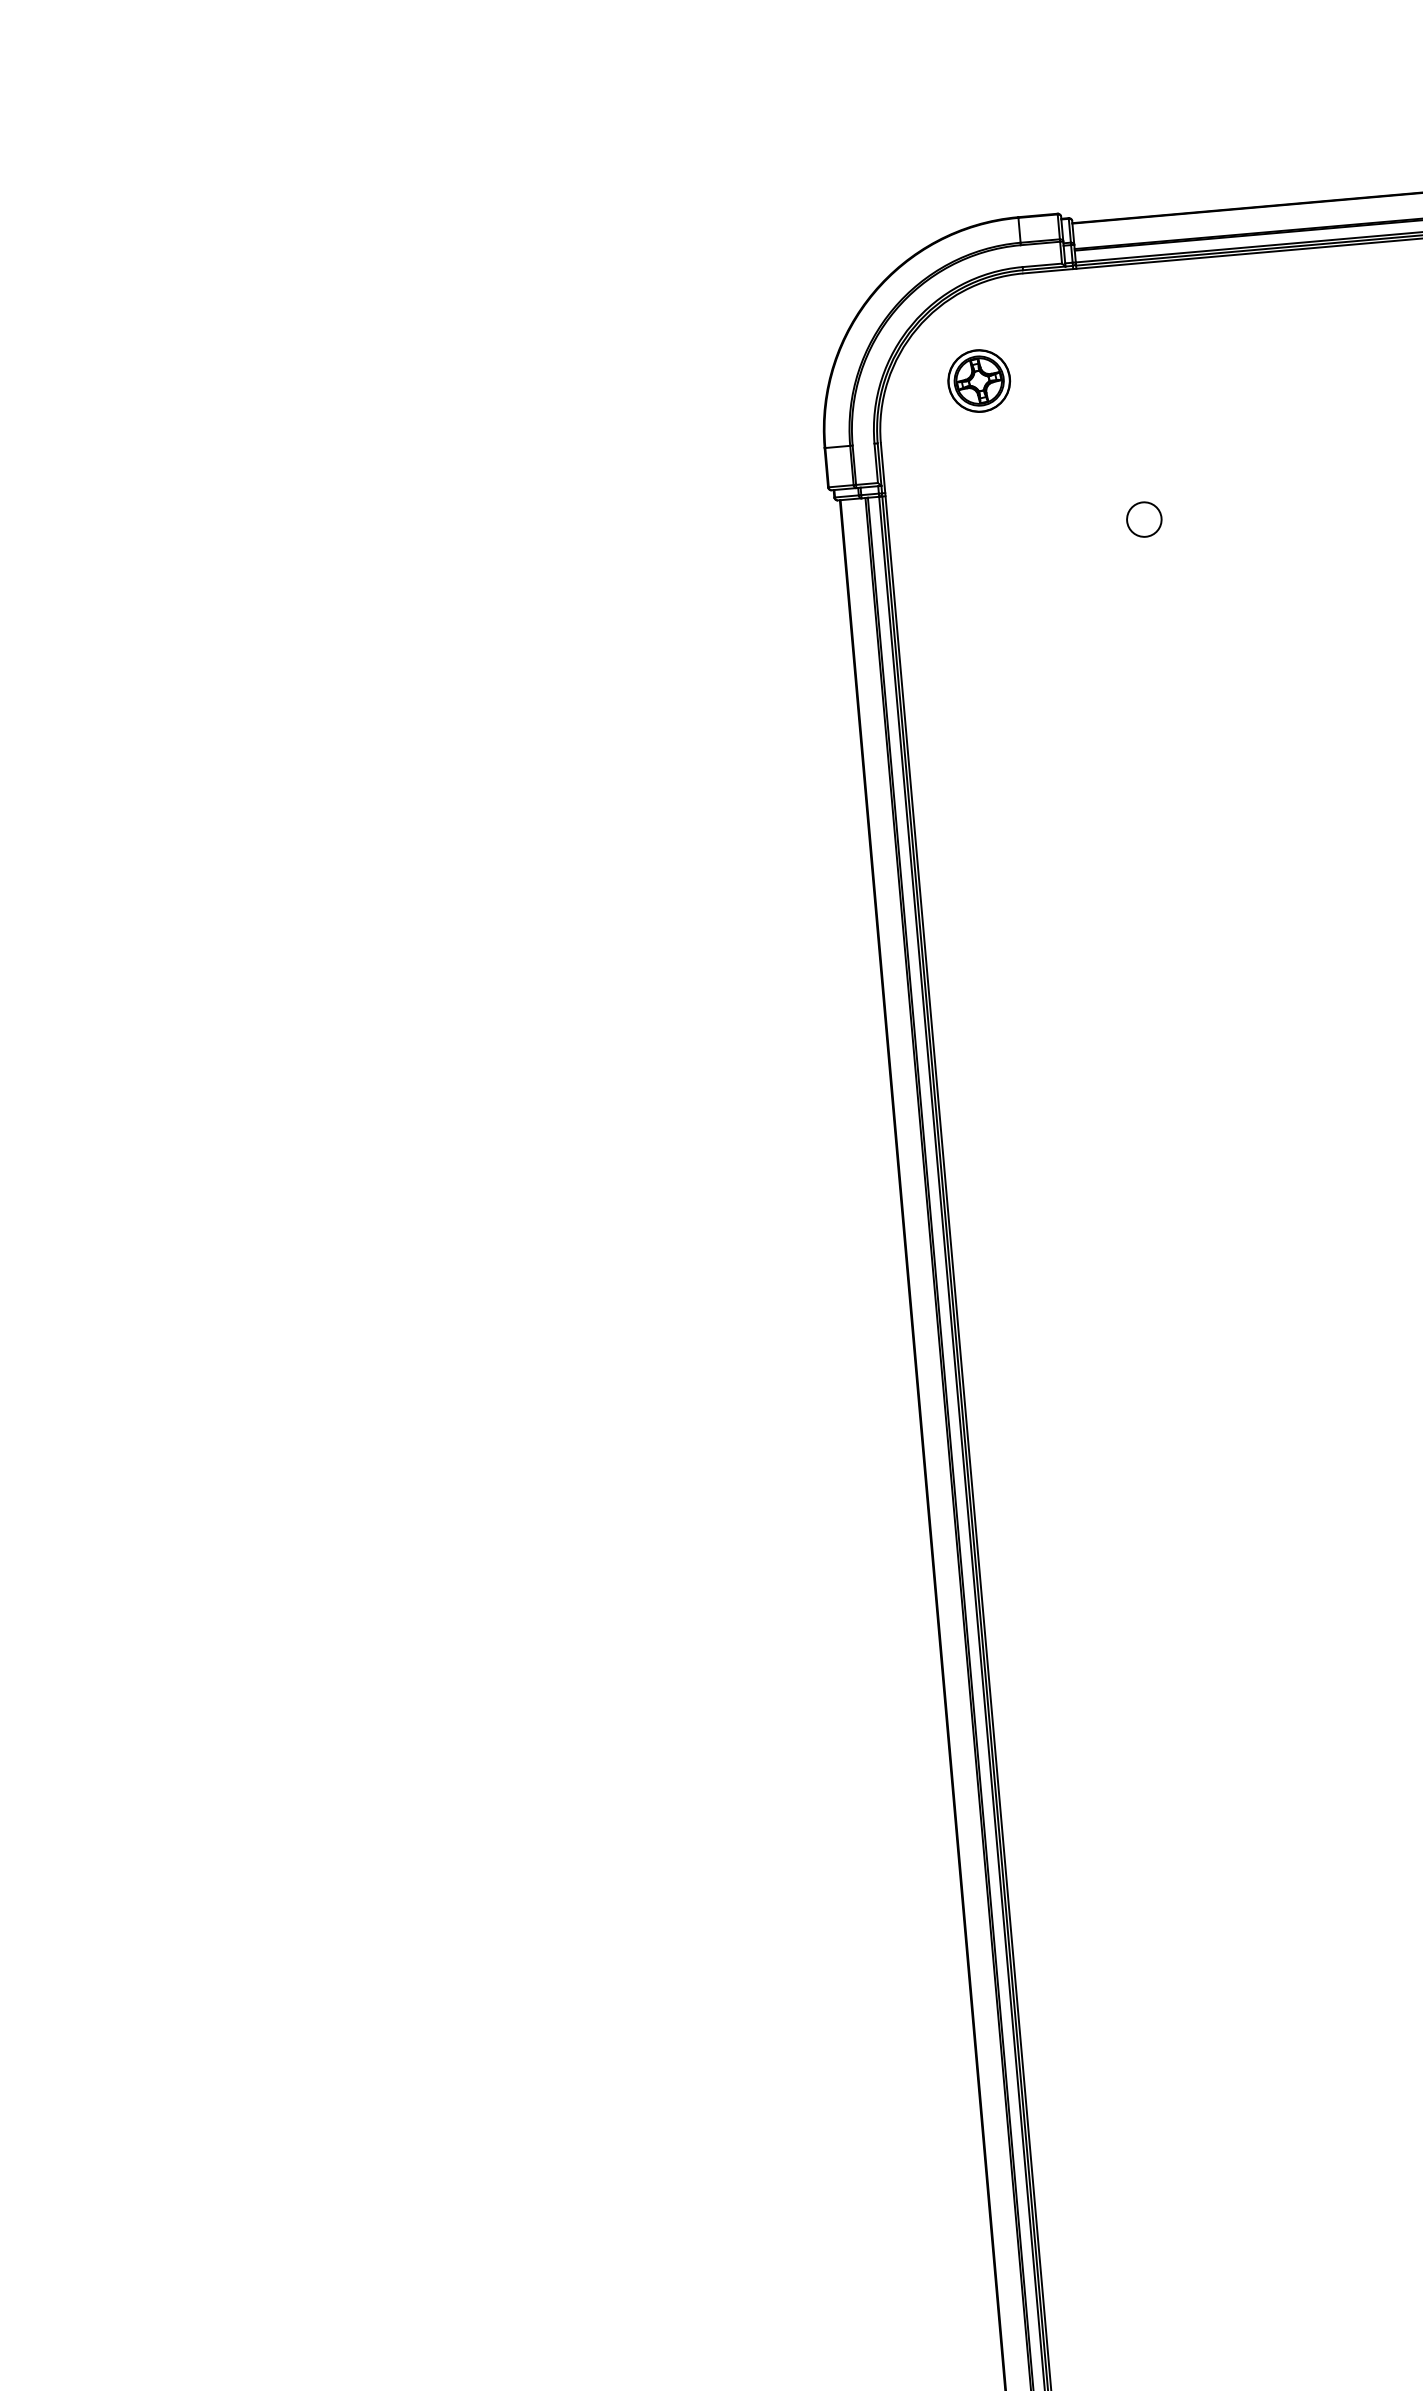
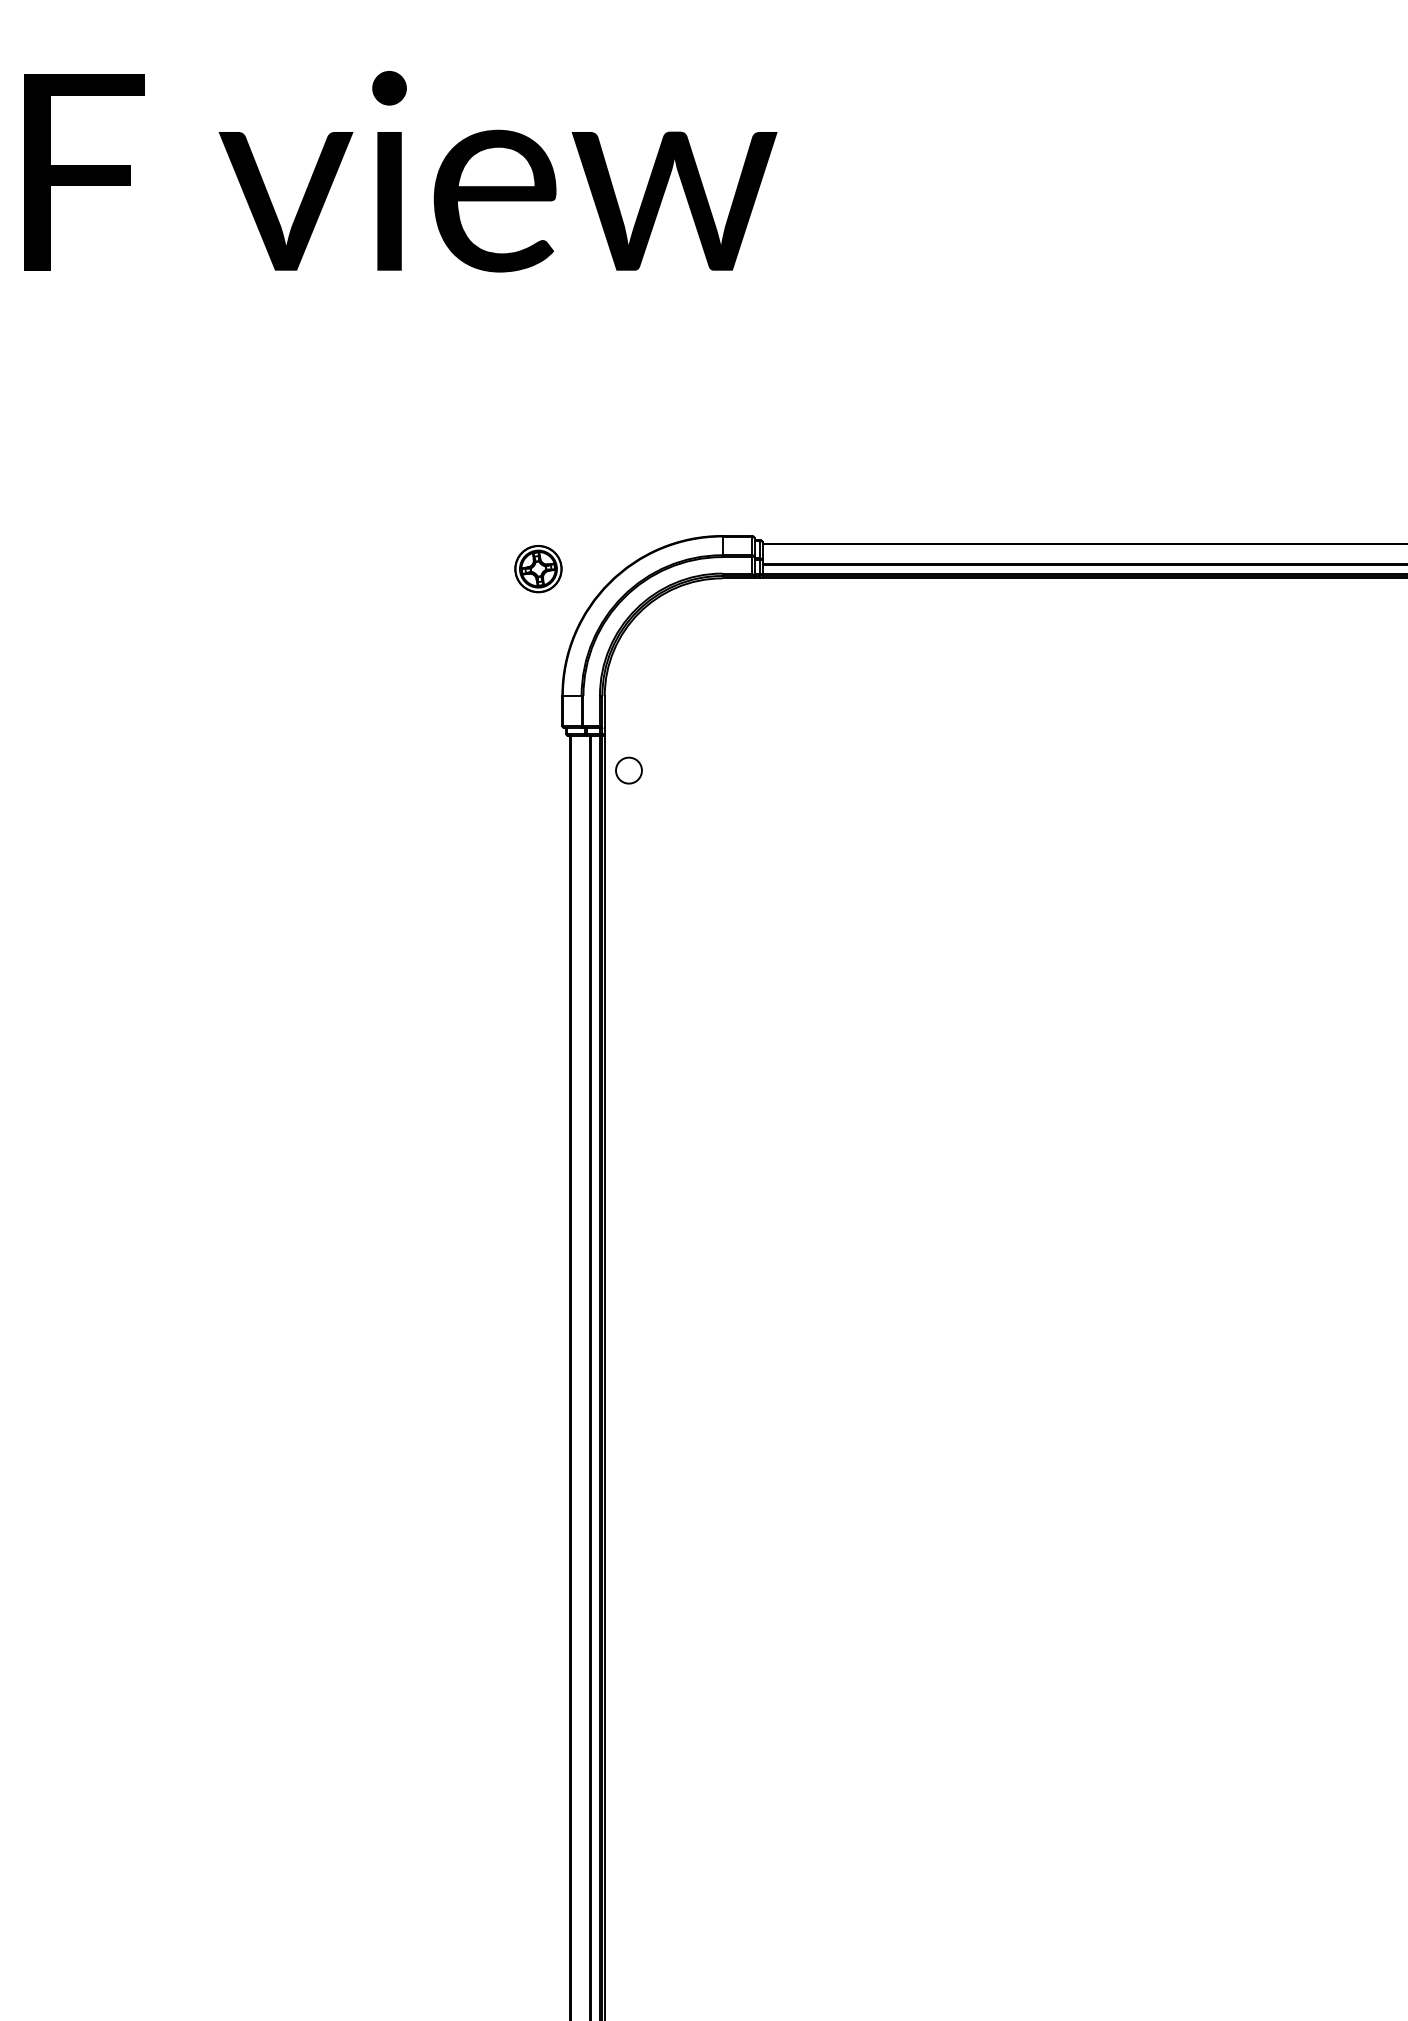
part: (979, 381) -> (538, 569), moved
circle: (1143, 519) -> (628, 770), moved

